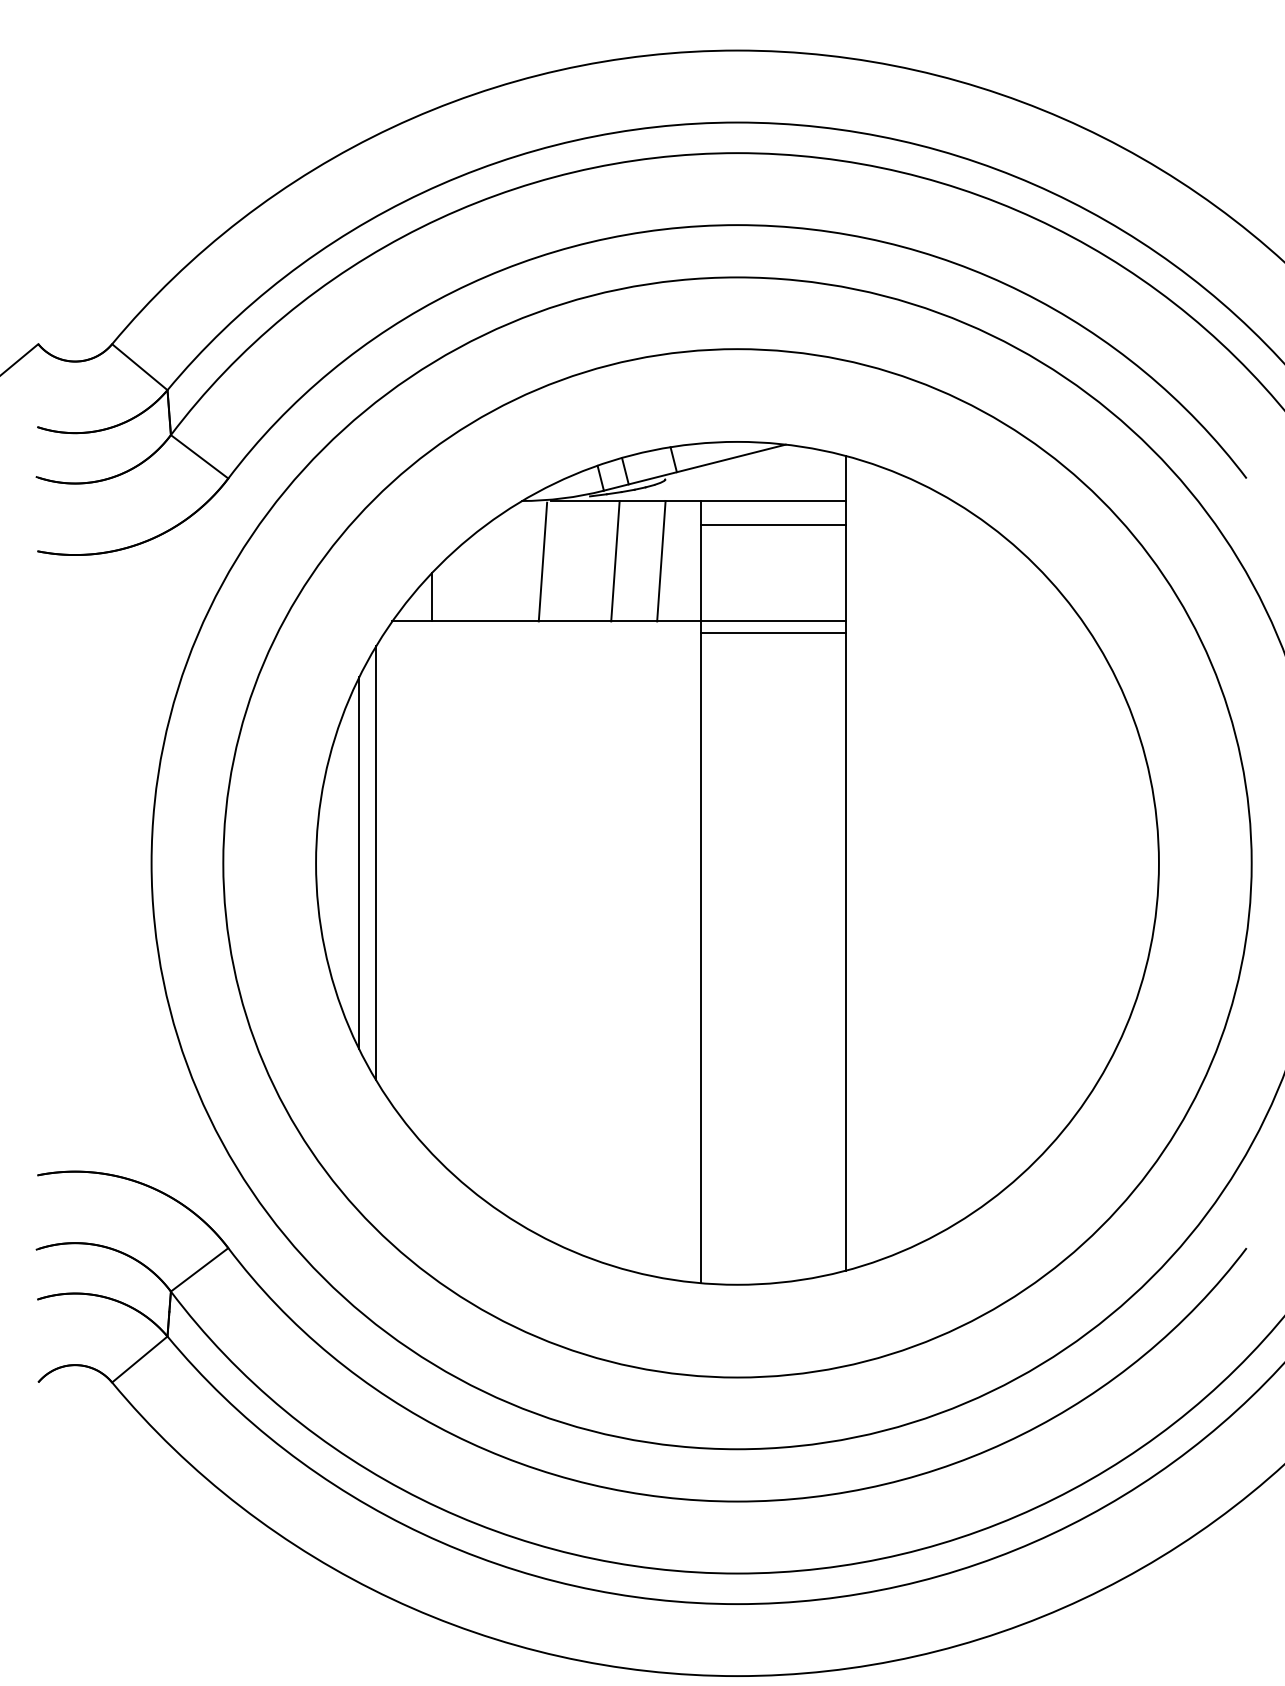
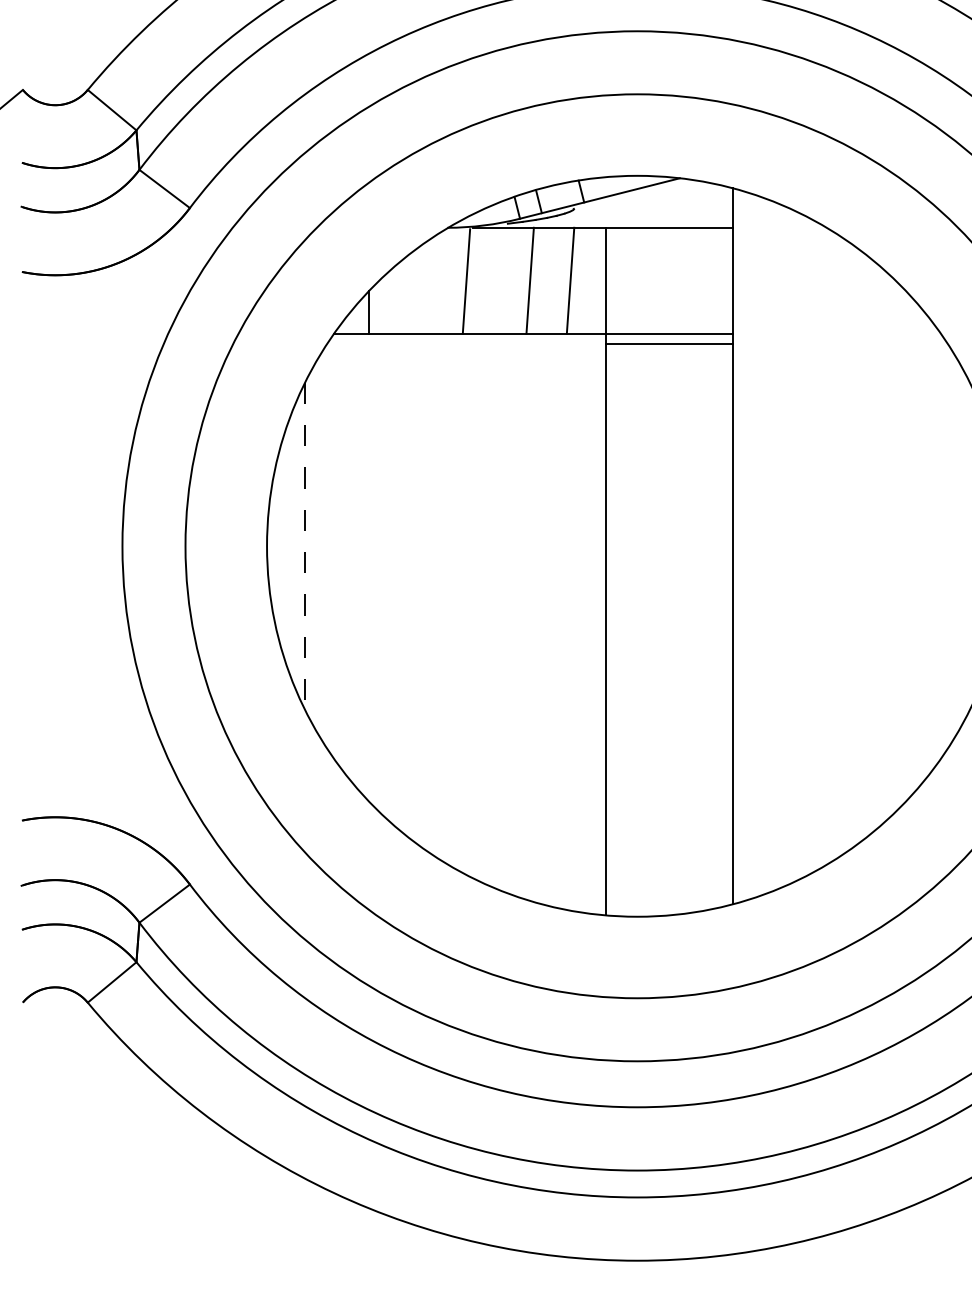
line: (773, 525) -> (669, 249), removed
line: (359, 863) -> (305, 546), solid -> dashed
line: (376, 863) -> (320, 546), removed

